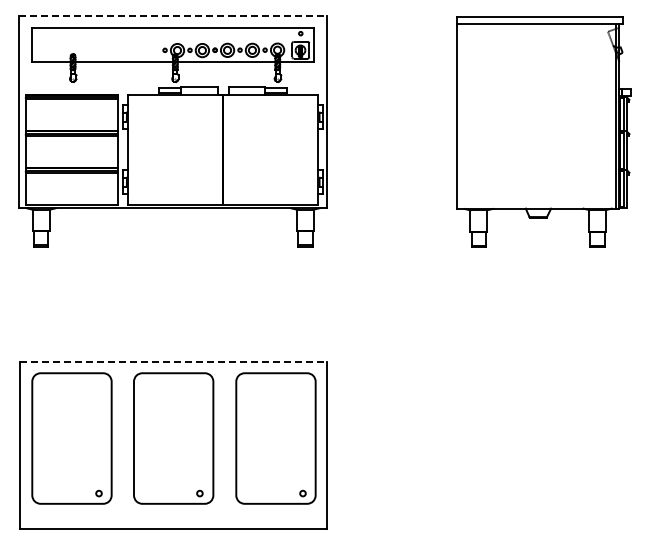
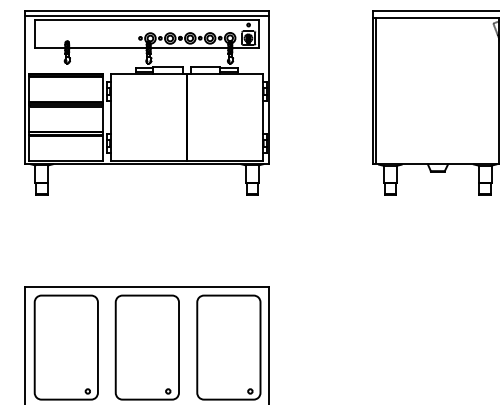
line: (173, 16) -> (147, 11), dashed -> solid
line: (172, 22) -> (146, 16), added
line: (460, 115) -> (375, 90), added
line: (173, 362) -> (147, 287), dashed -> solid

